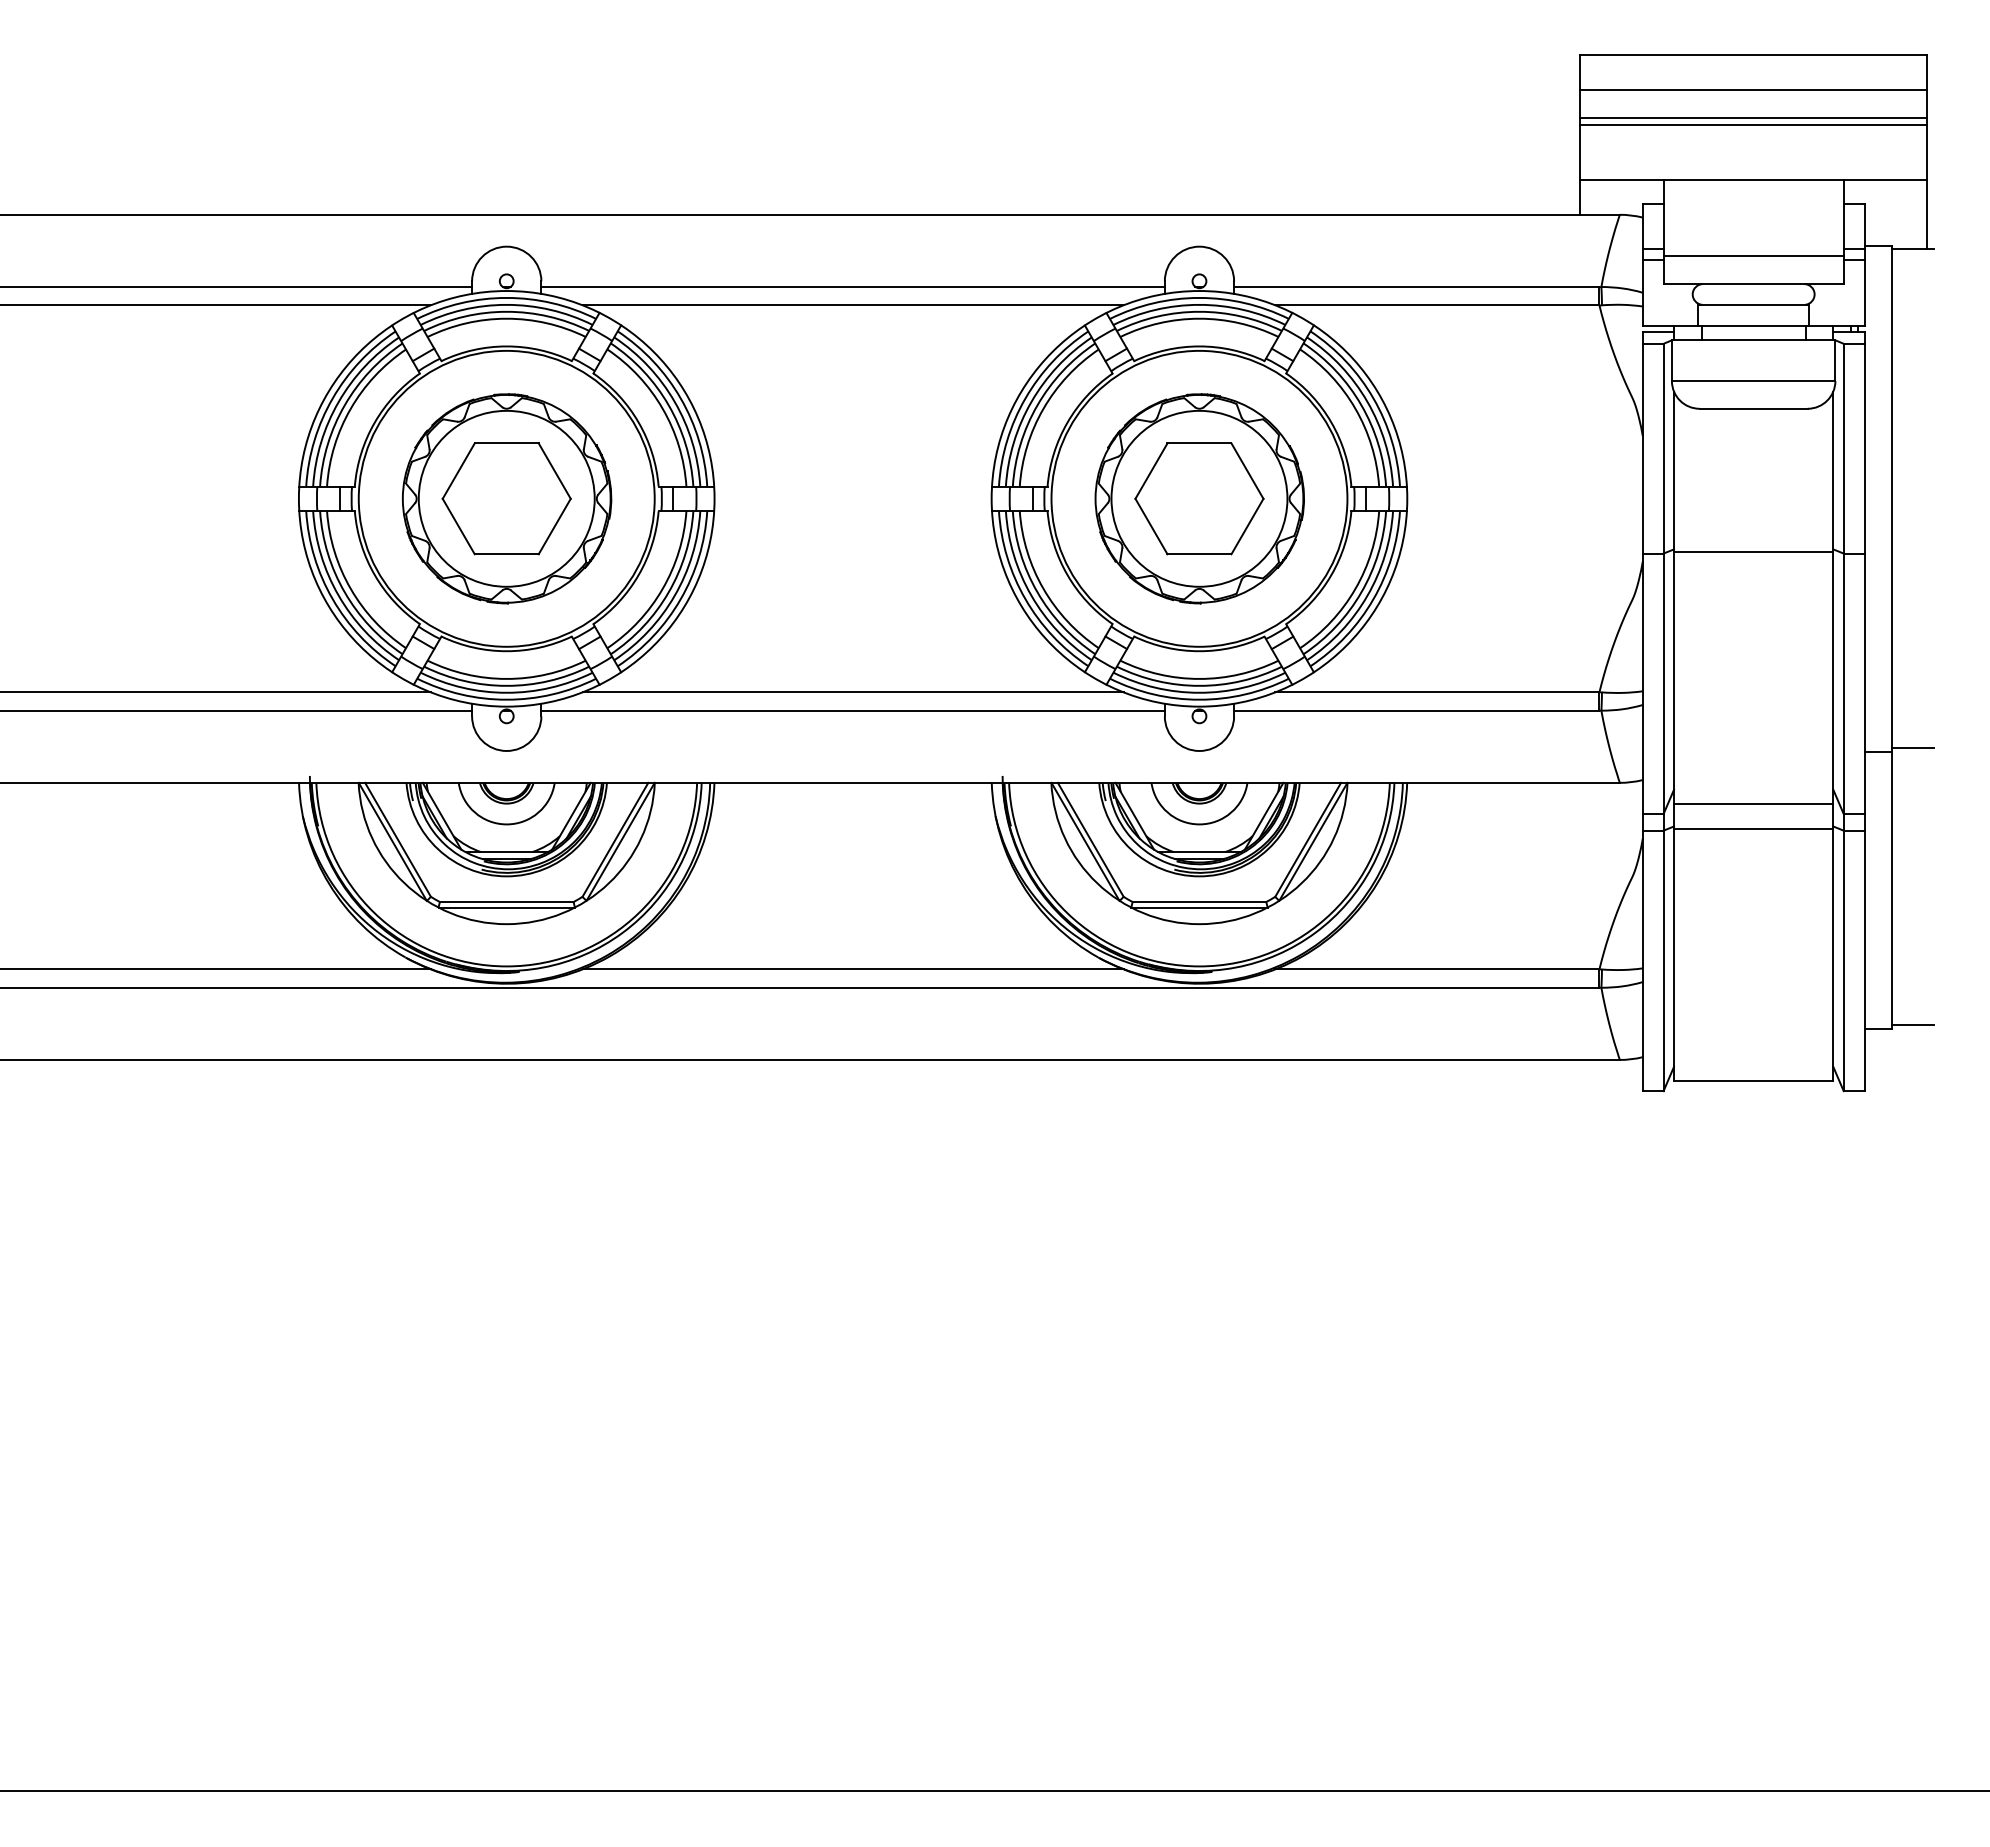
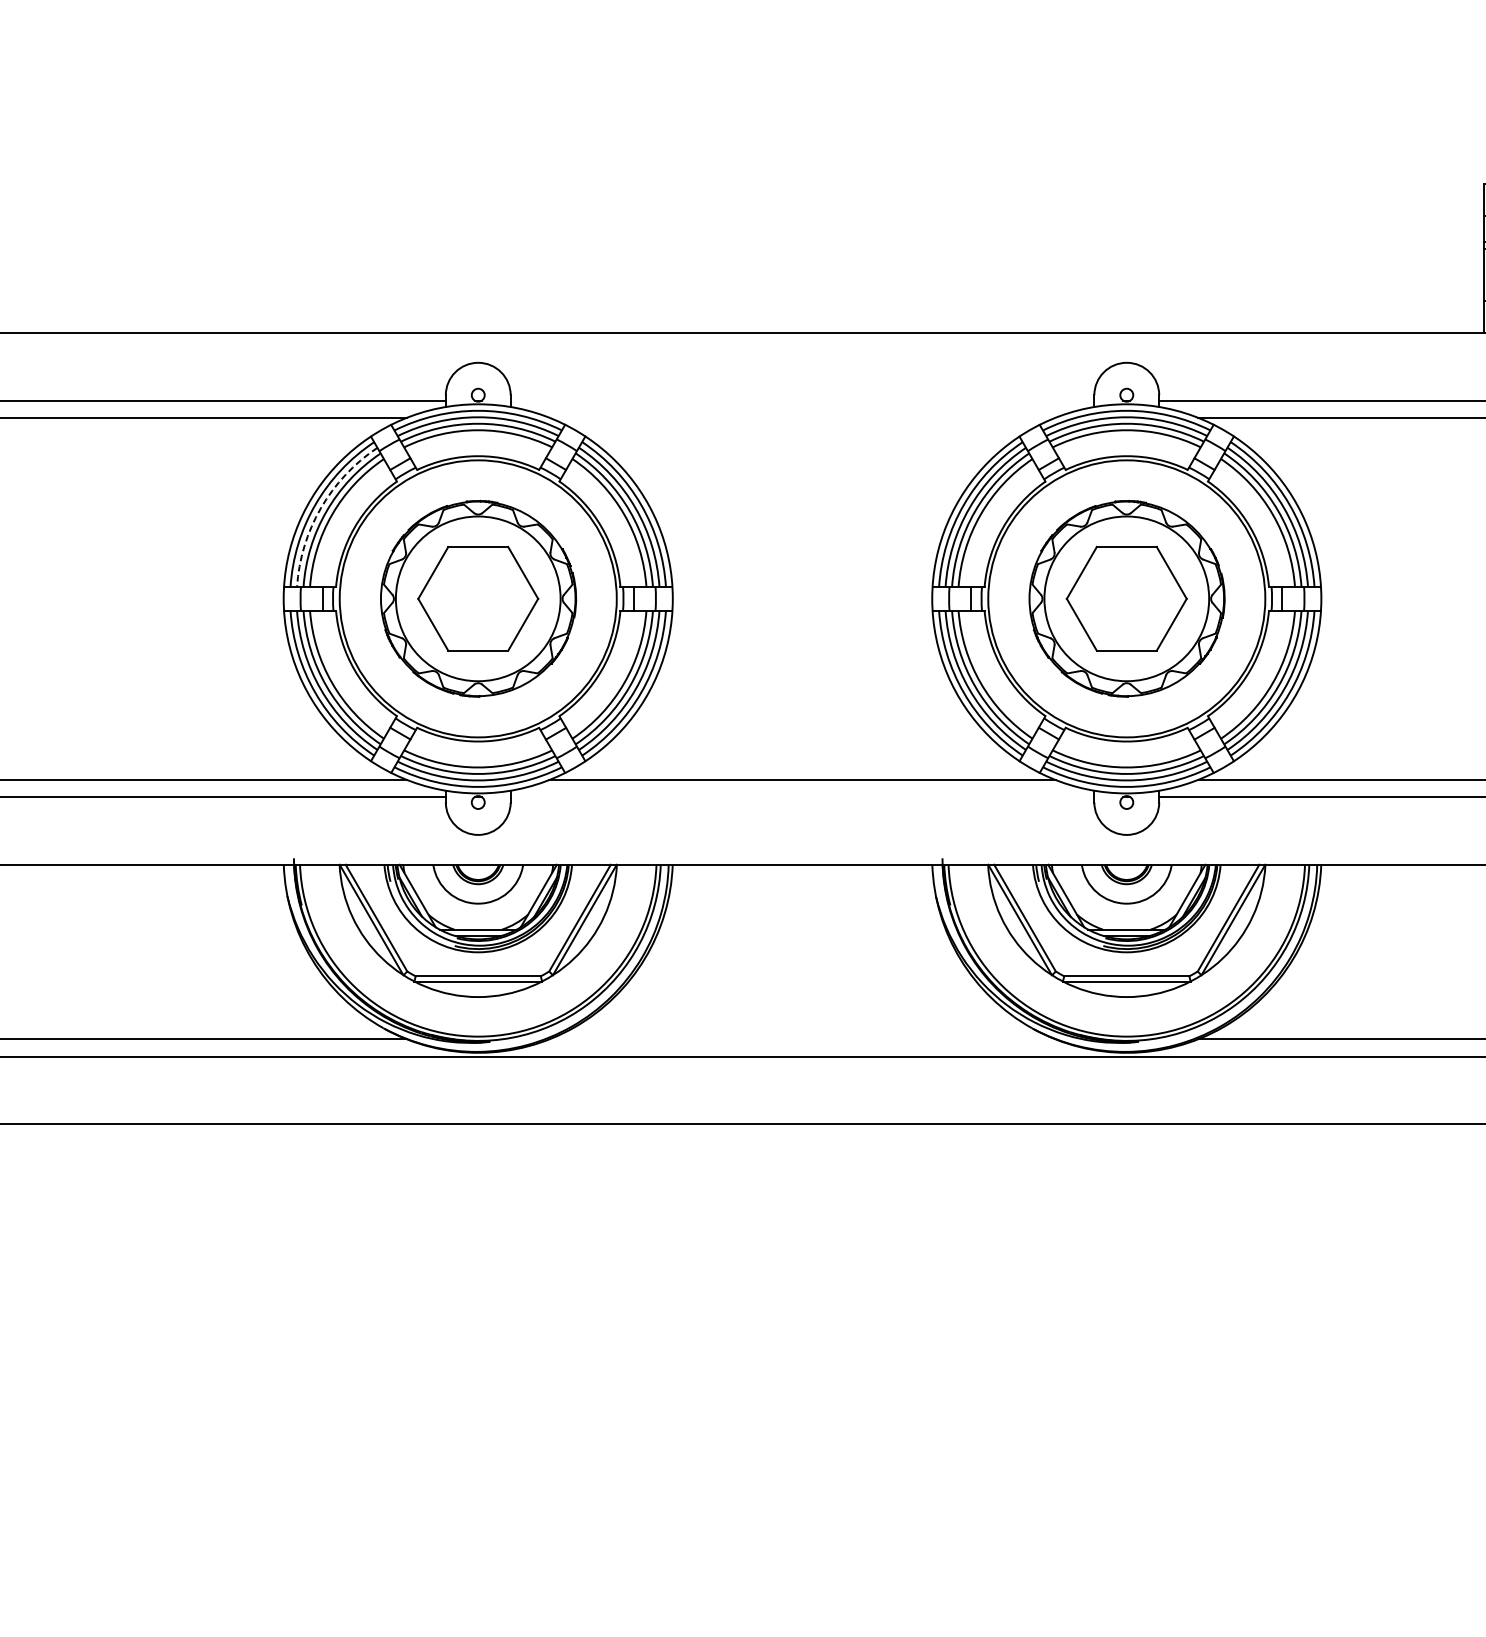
line: (852, 287) -> (801, 401), removed
line: (852, 305) -> (801, 417), removed
arc: (338, 401) -> (320, 507), solid -> dashed
line: (852, 710) -> (801, 797), removed
line: (852, 969) -> (801, 1039), removed

